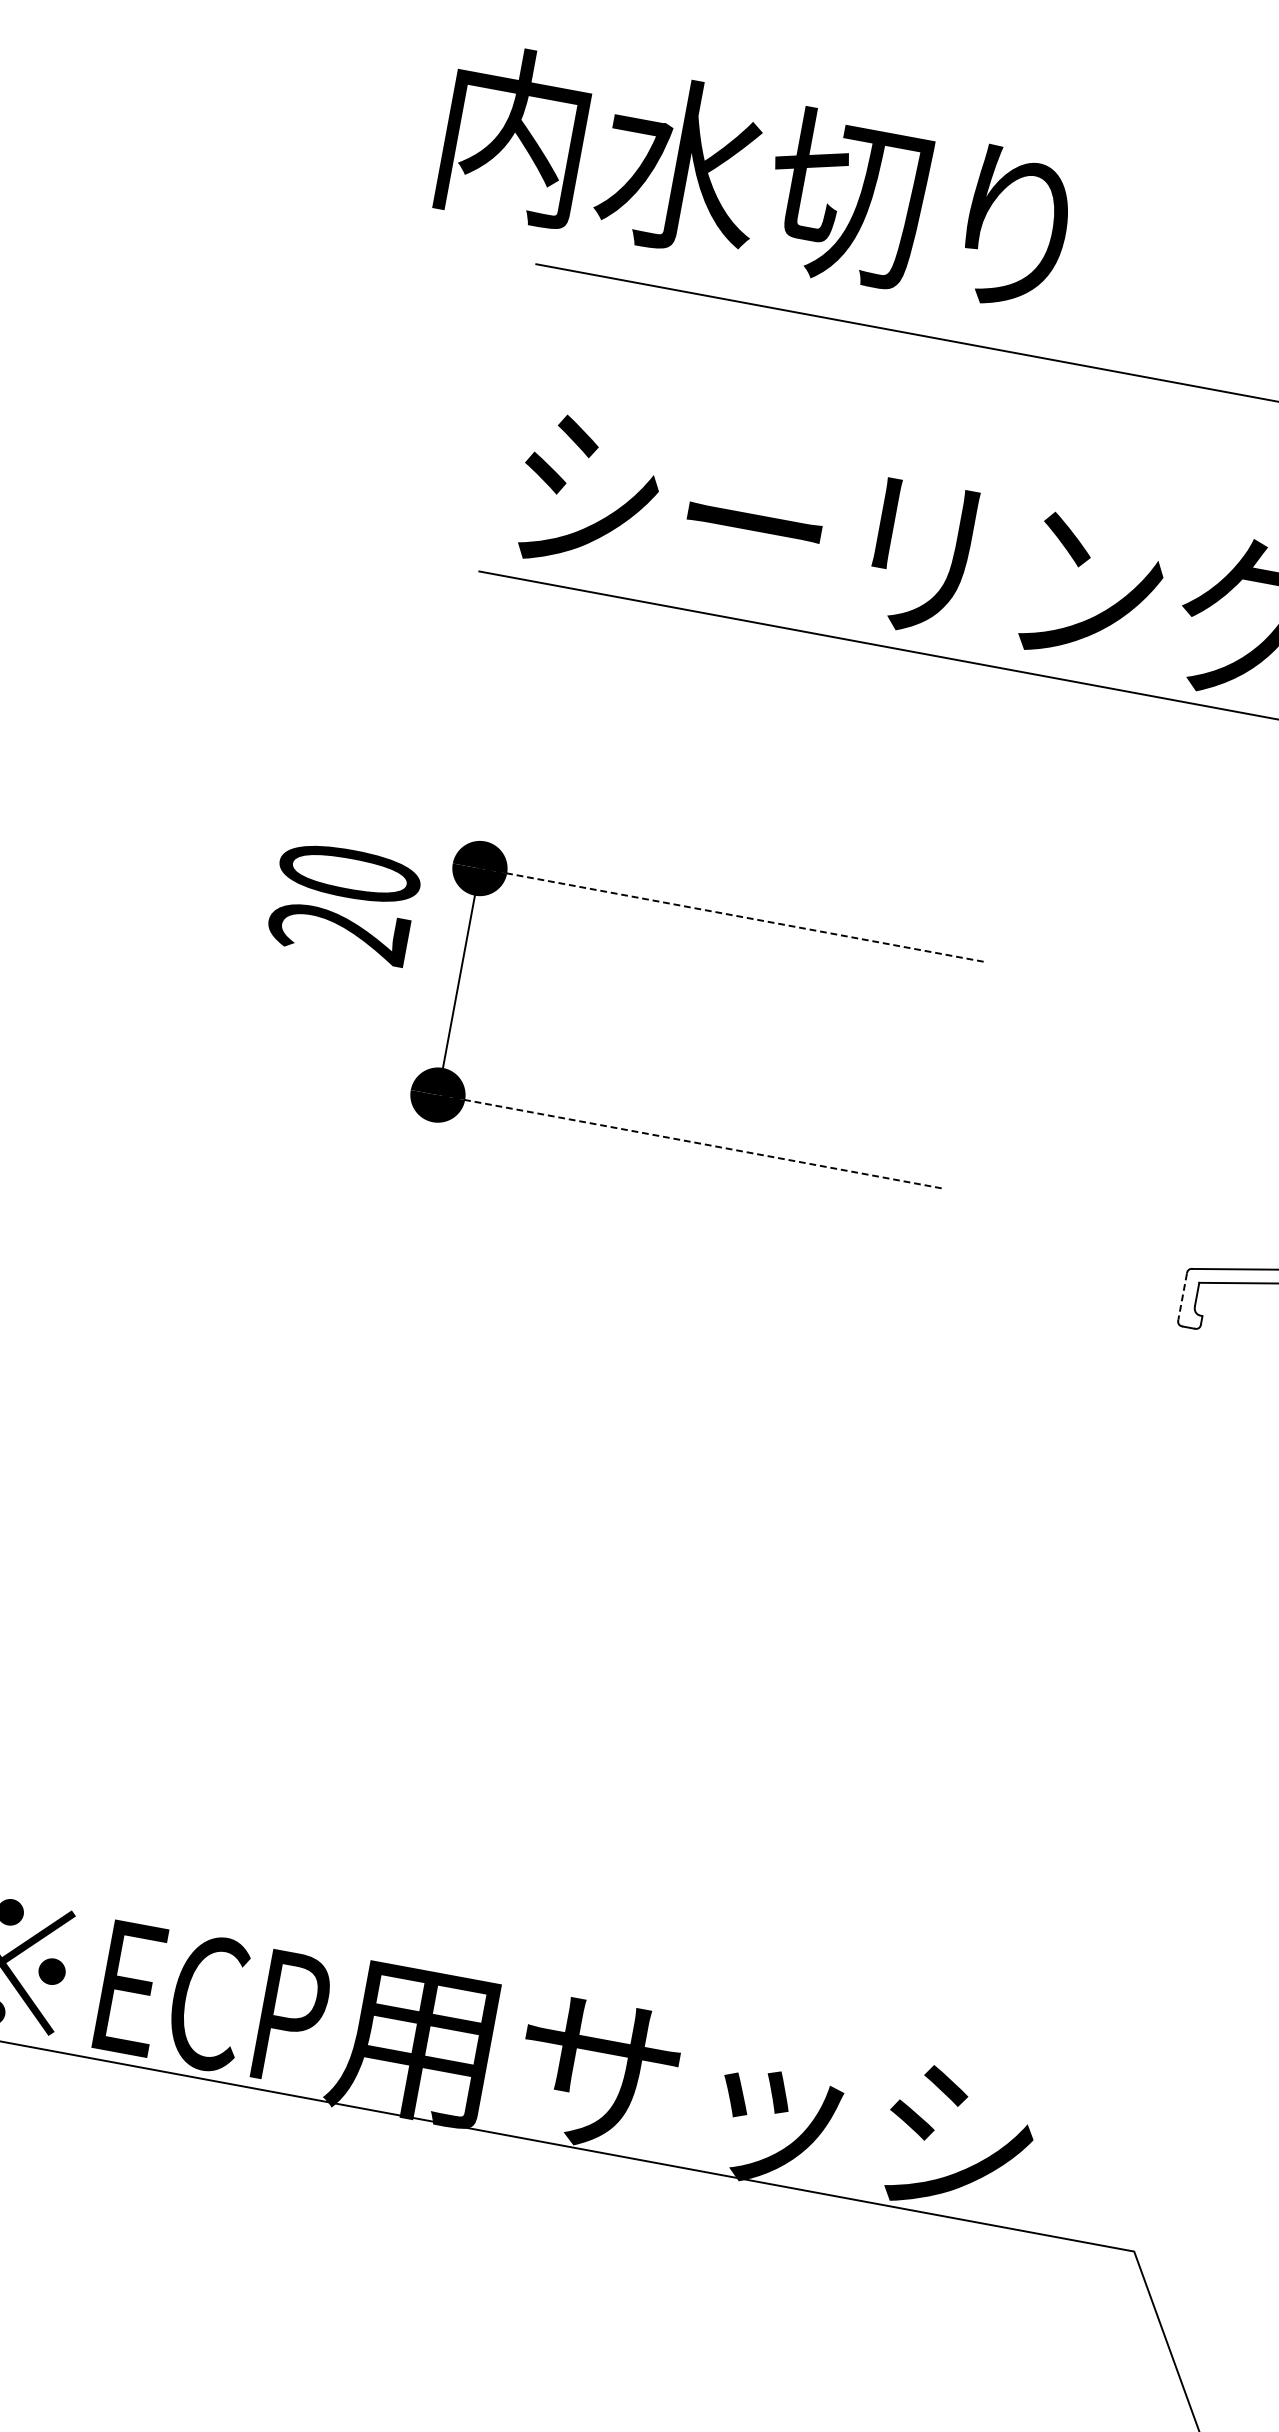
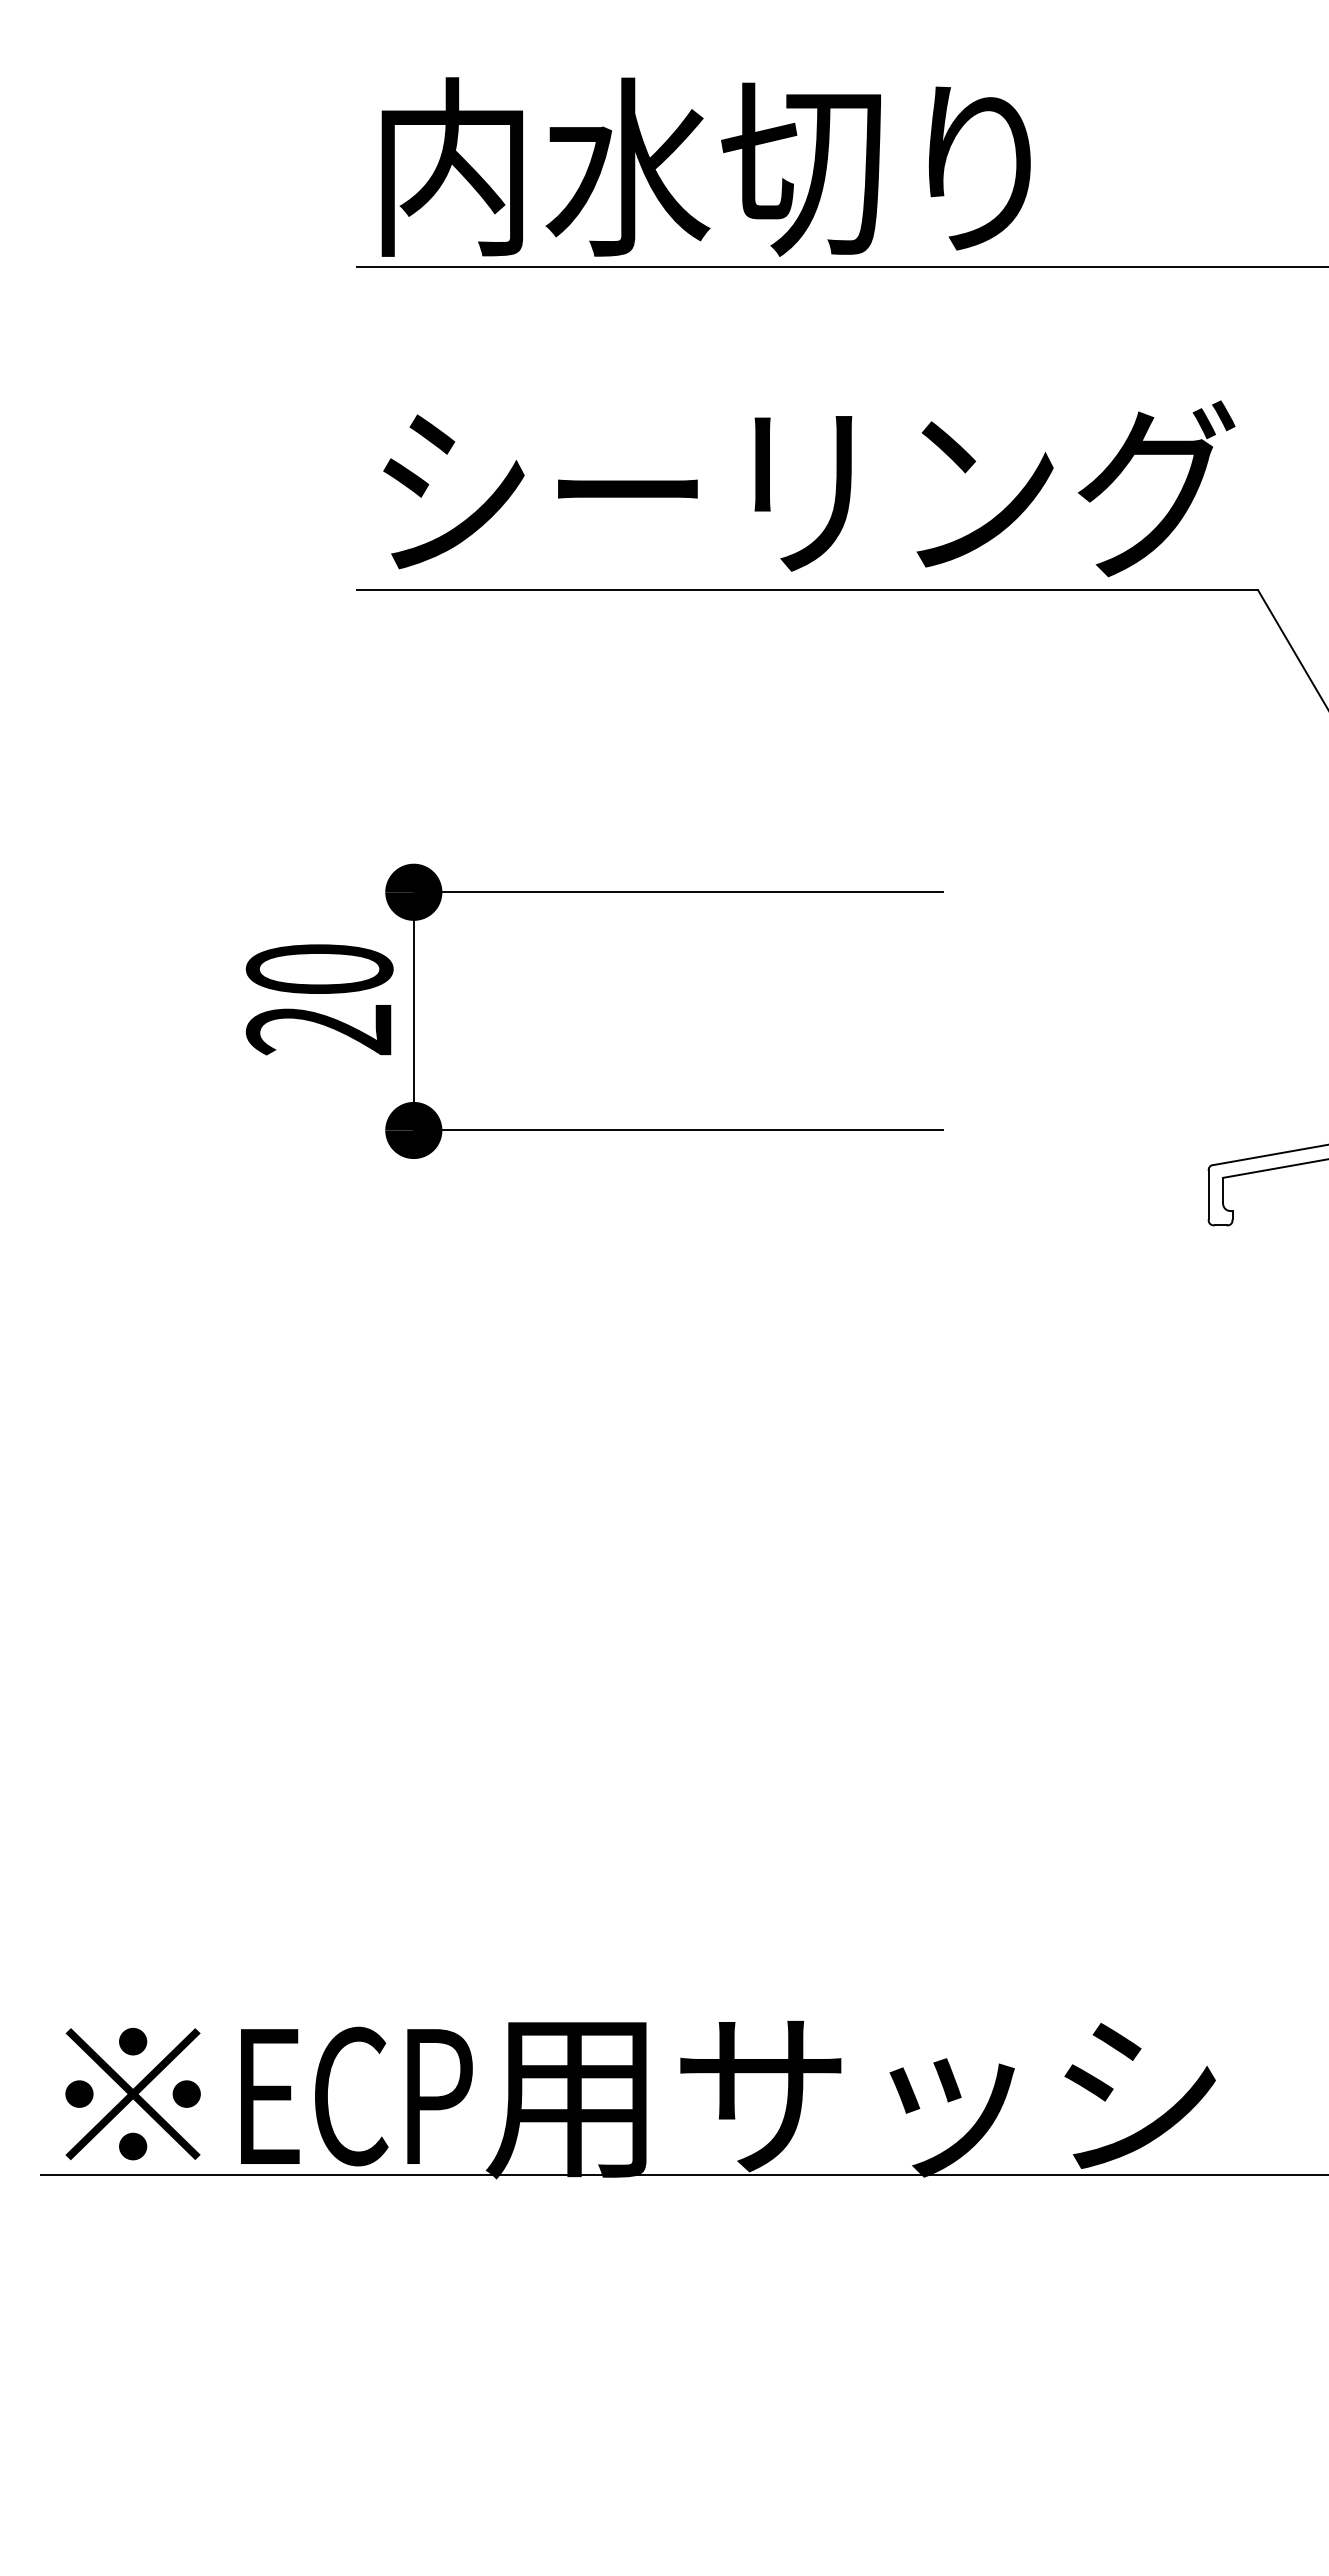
text: (756, 179) -> (705, 166), moved
text: (344, 902) -> (319, 999), moved
line: (731, 915) -> (678, 892), dashed -> solid
line: (689, 1141) -> (678, 1130), dashed -> solid
line: (1182, 1297) -> (1208, 1195), dashed -> solid

